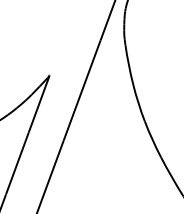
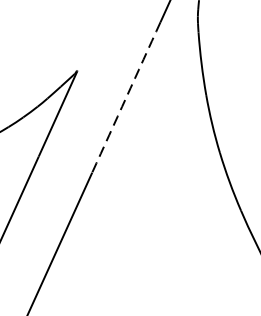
arc: (82, 90) -> (126, 97), solid -> dashed

